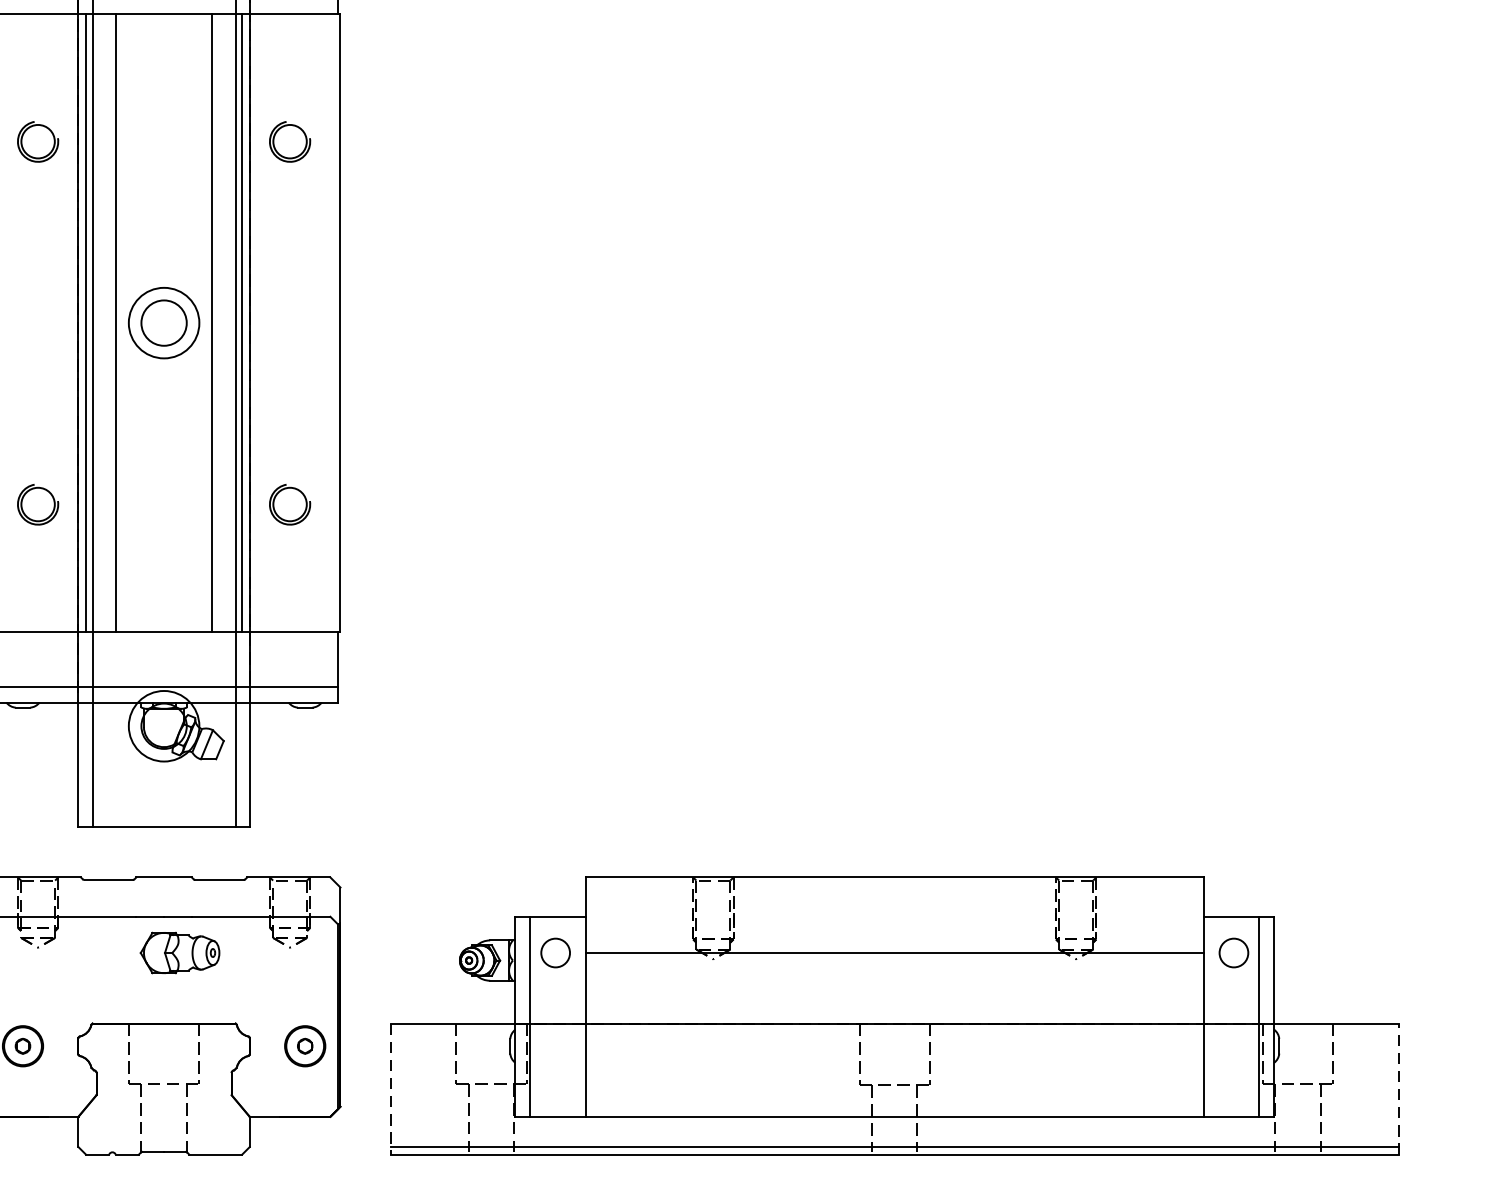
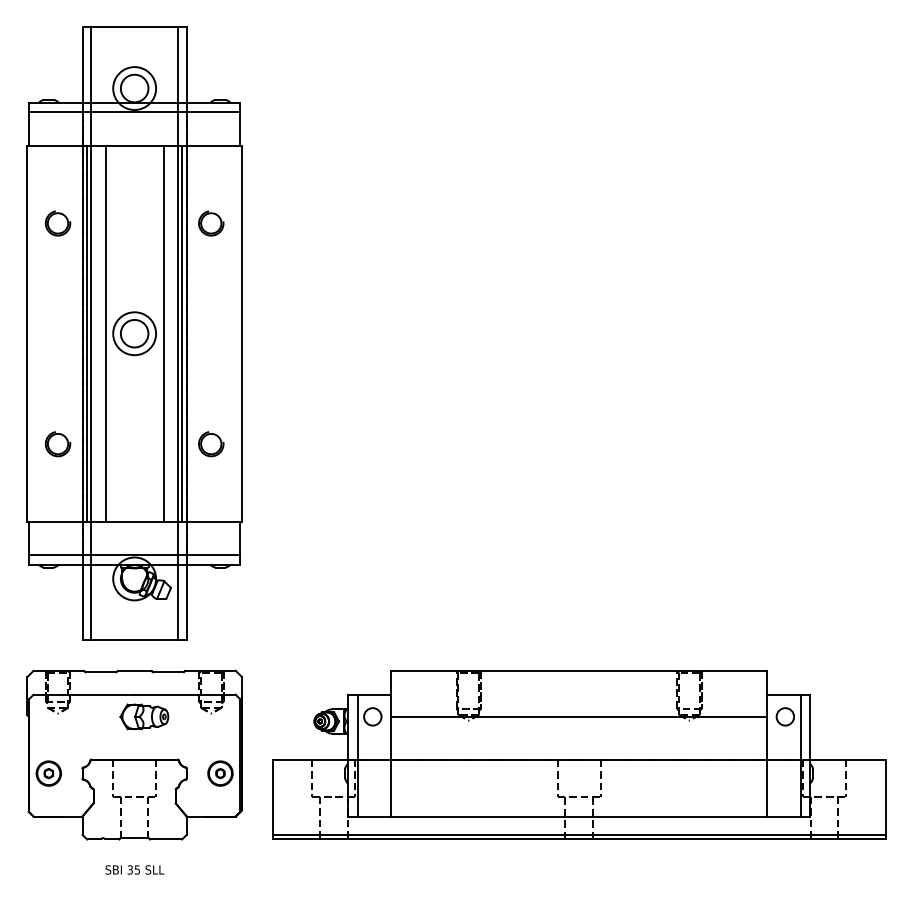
line: (390, 1088) -> (272, 799), dashed -> solid
line: (1398, 1088) -> (885, 799), dashed -> solid

